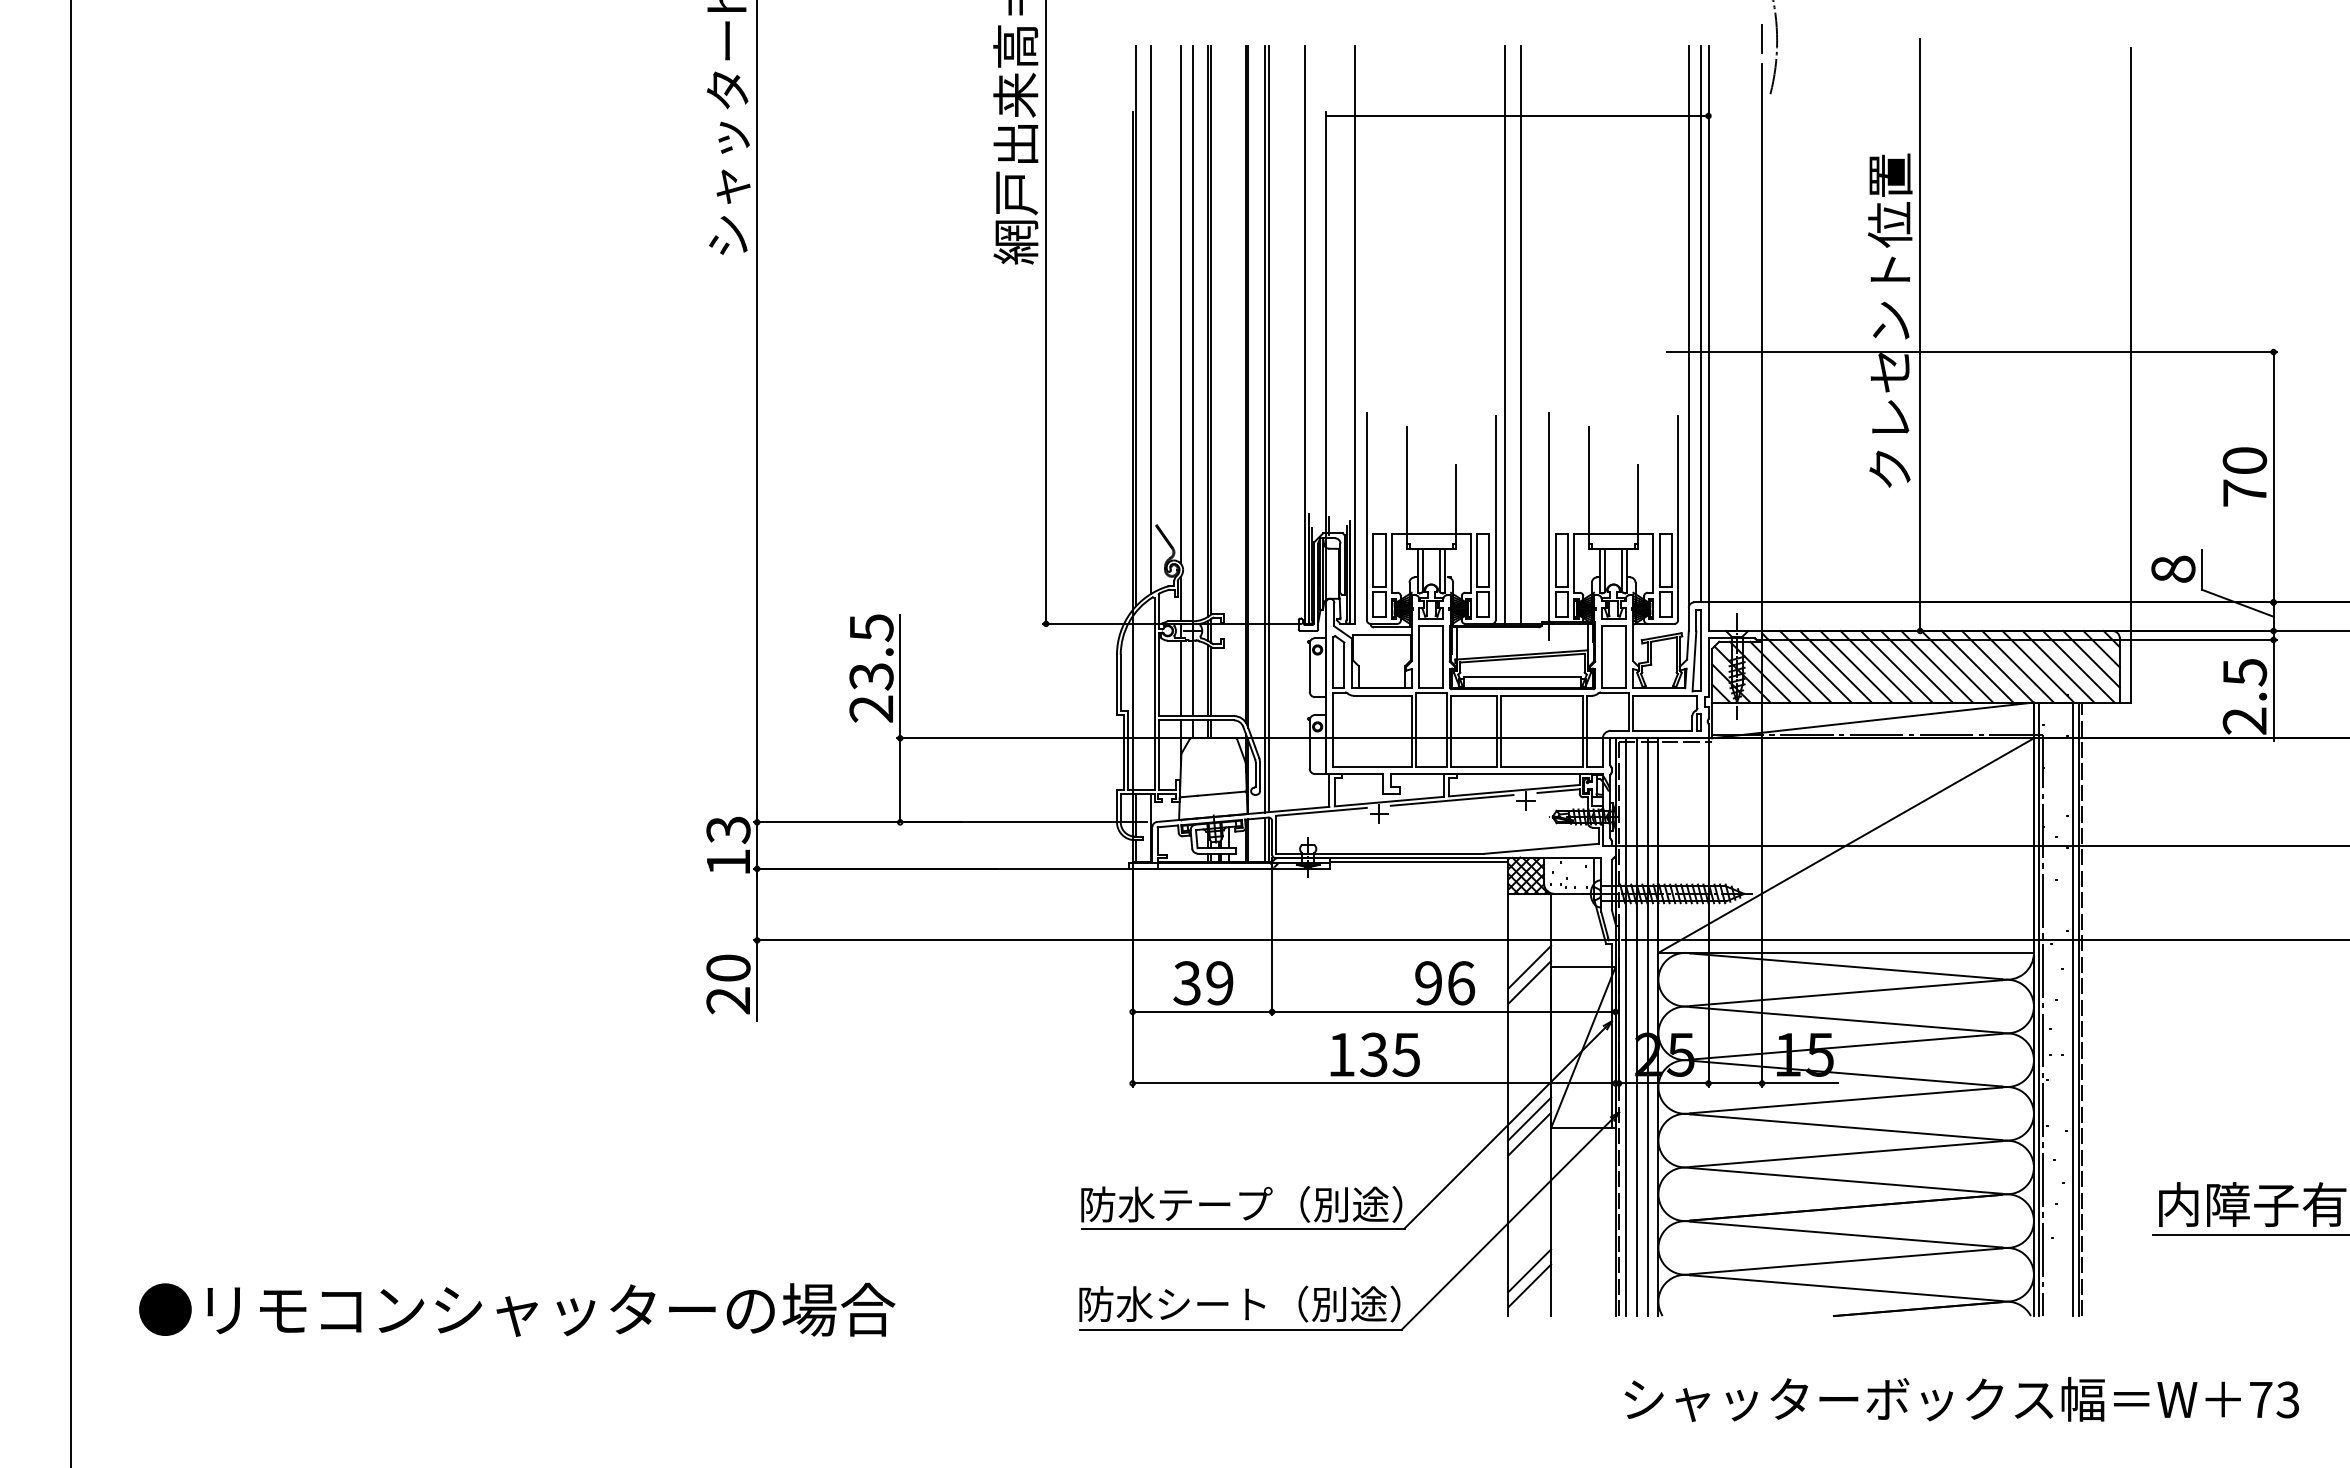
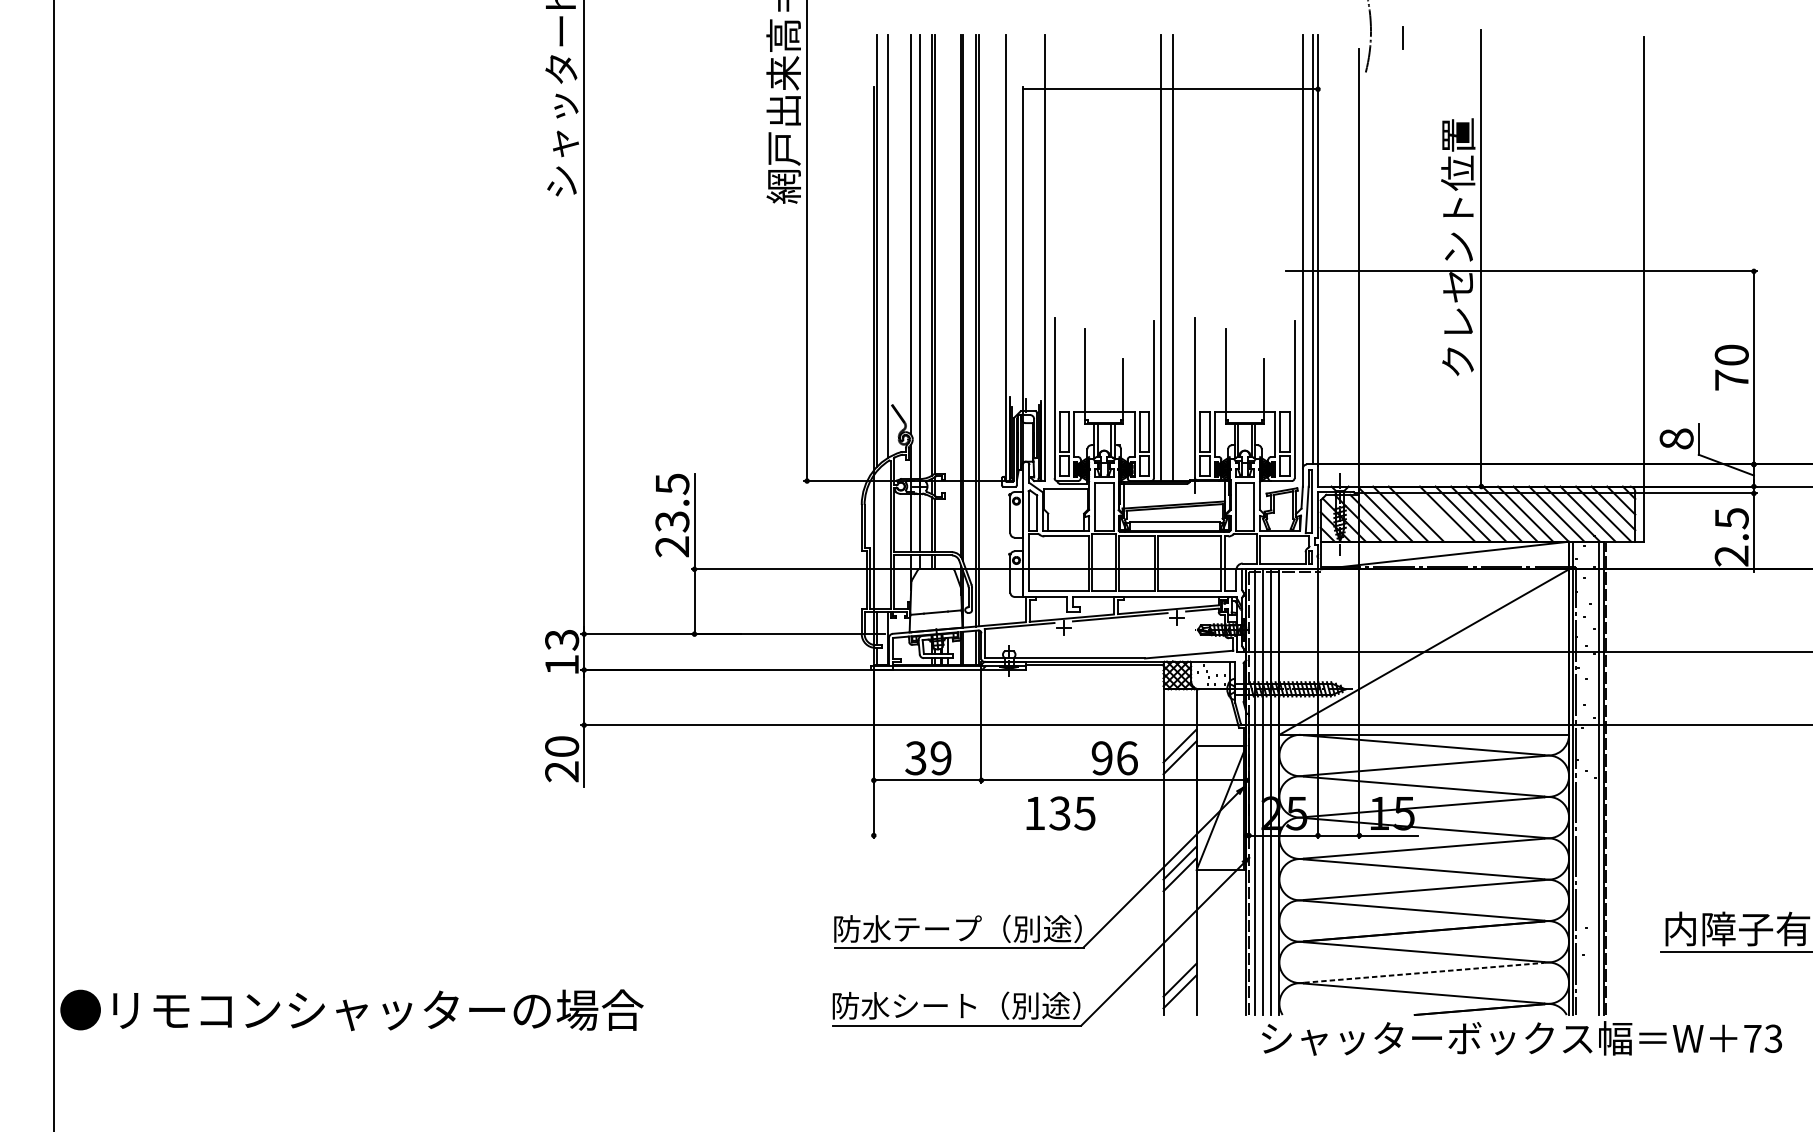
line: (1761, 38) -> (1402, 37), moved
line: (1856, 666) -> (1432, 513), removed
line: (1373, 1083) -> (1059, 835), removed
line: (1846, 1261) -> (1424, 972), solid -> dashed
text: (517, 1309) -> (352, 1009), moved
text: (1961, 1399) -> (1521, 1038), moved

